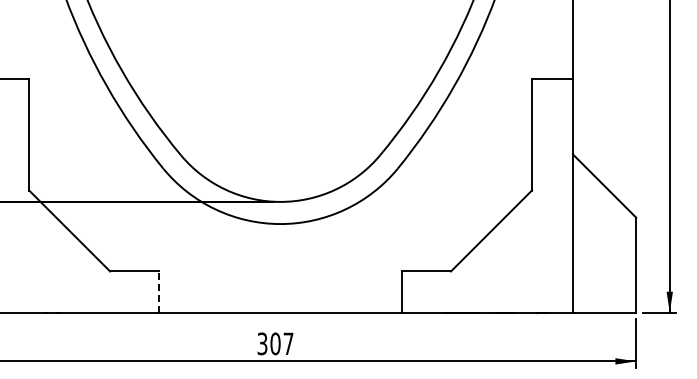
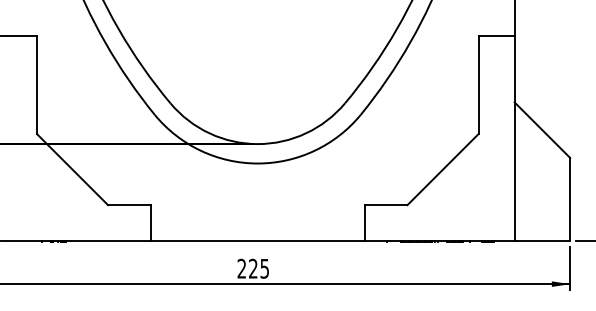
line: (158, 292) -> (150, 223), dashed -> solid
text: (275, 343) -> (253, 268), 307 -> 225

